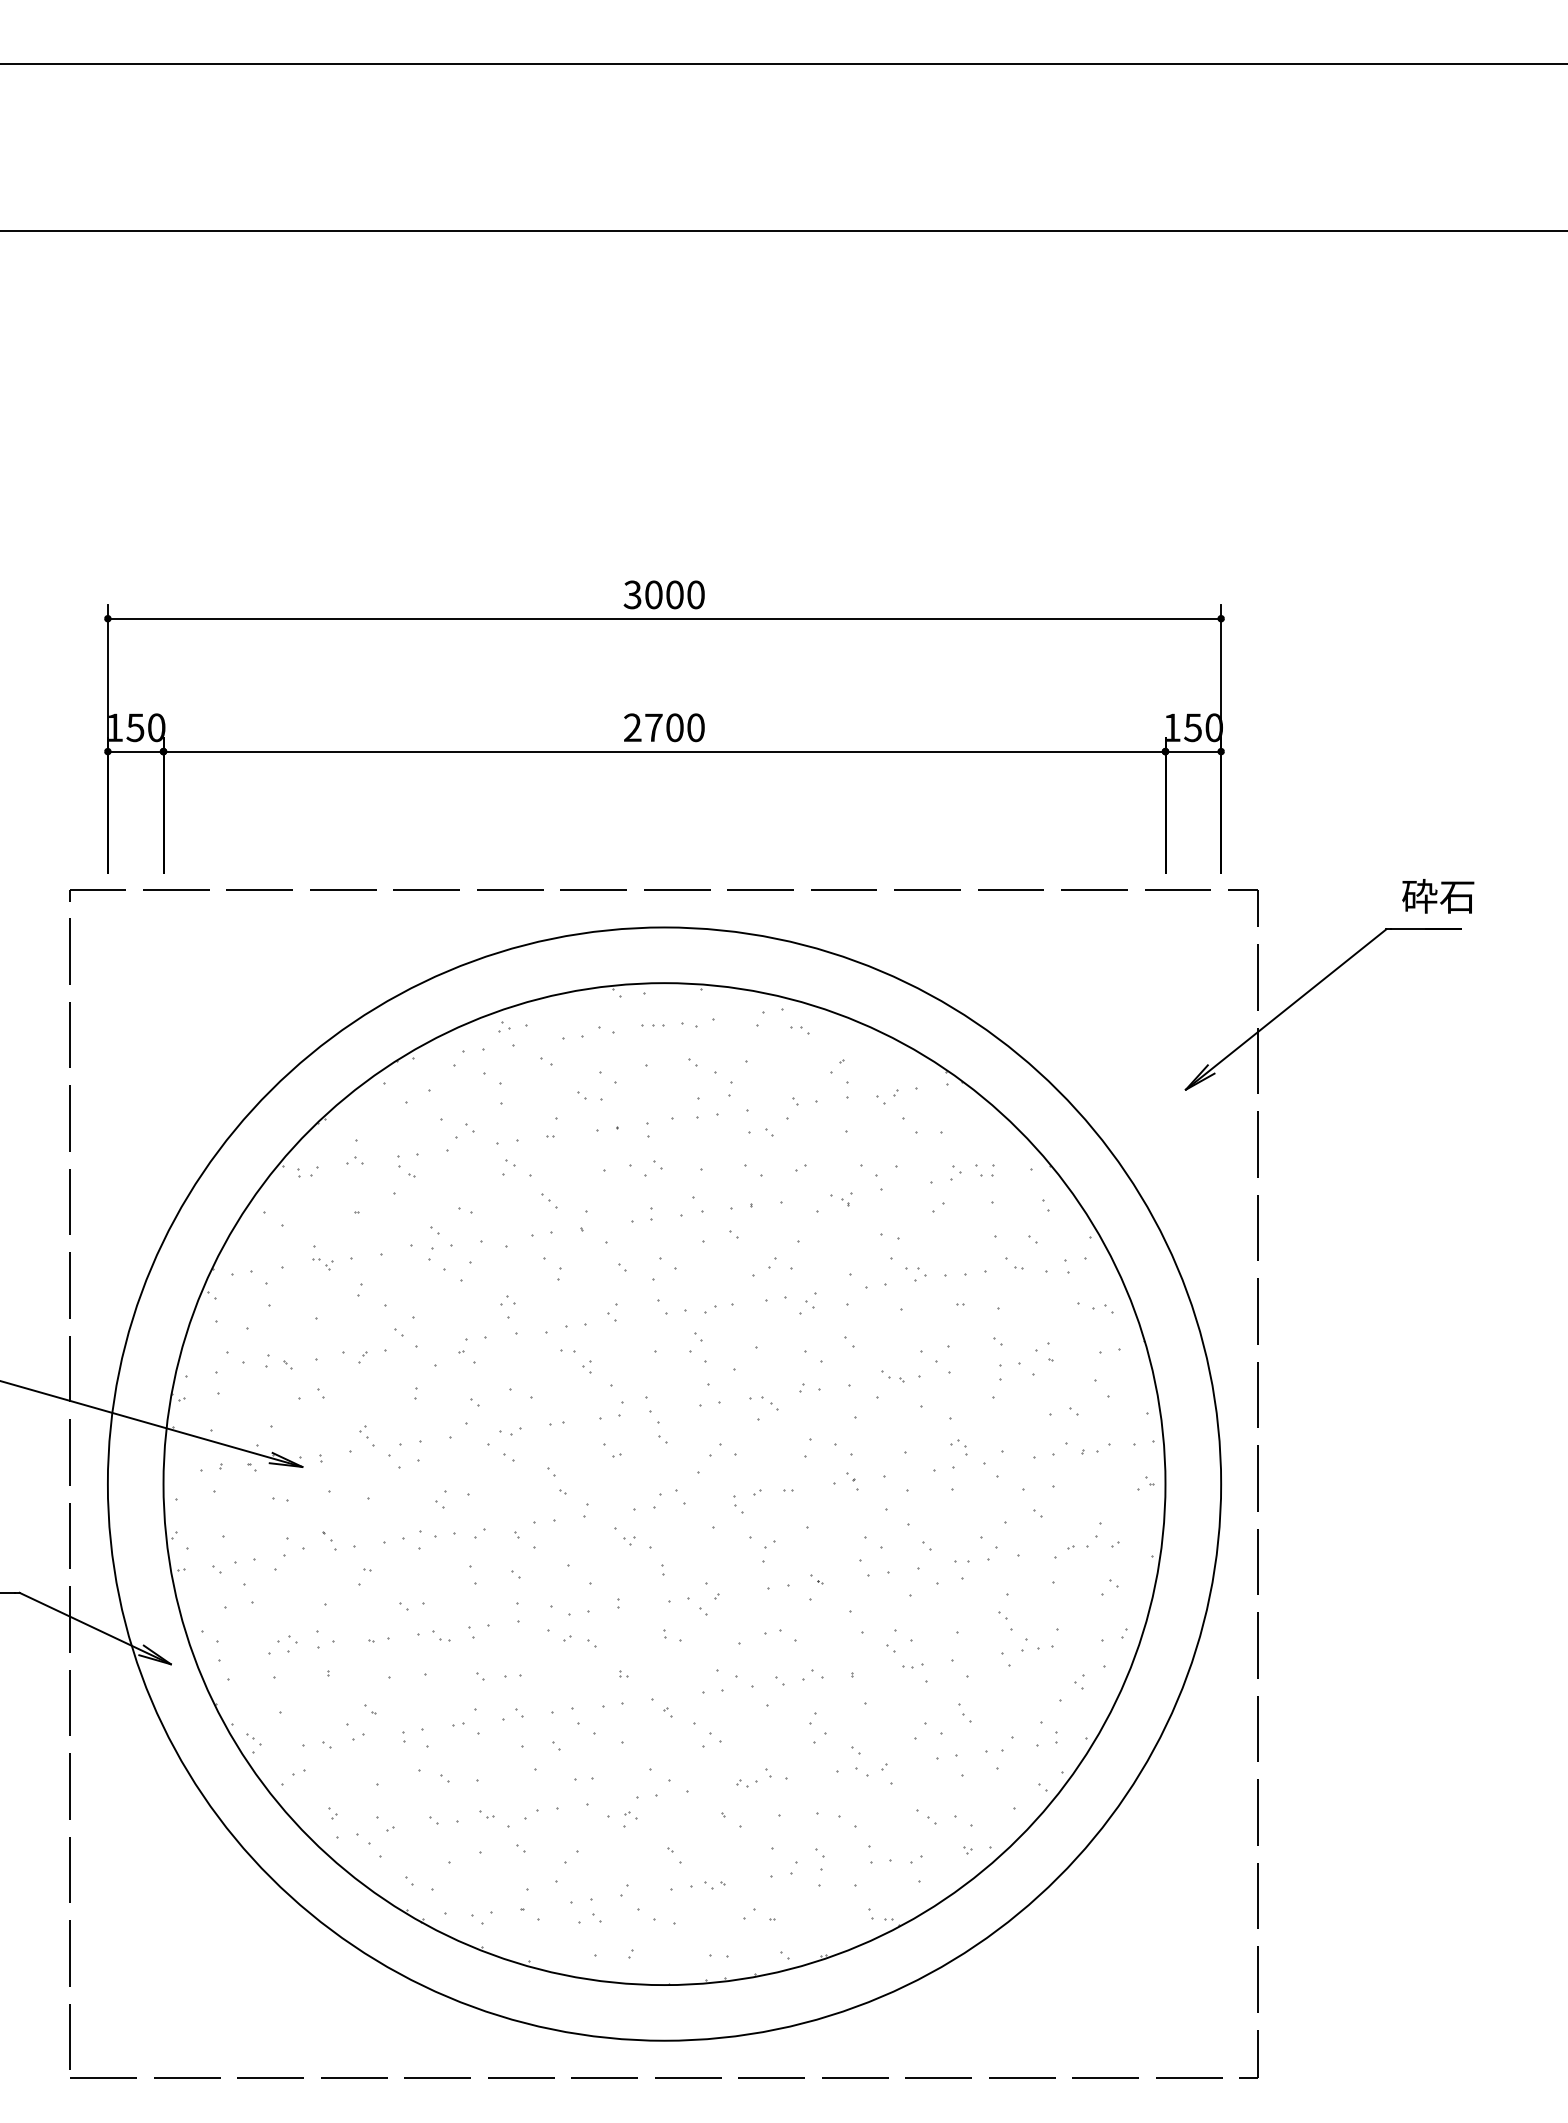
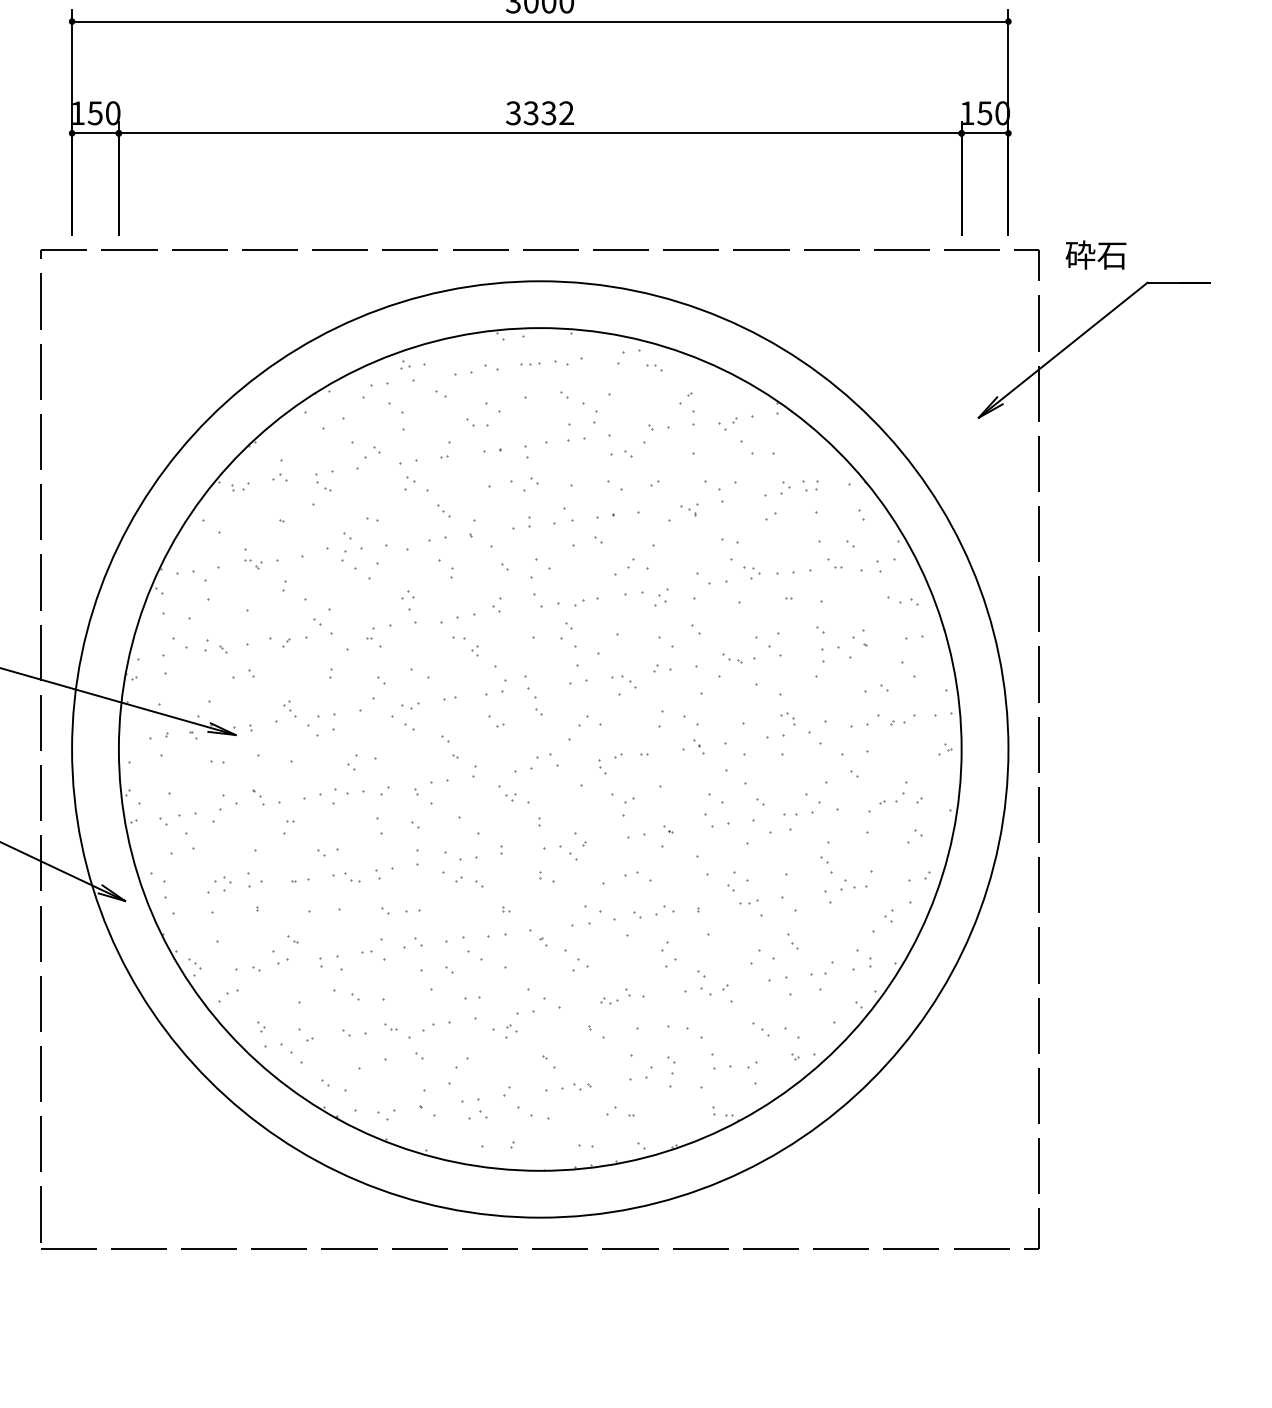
text: (663, 727) -> (539, 113), 2700 -> 3332
text: (1438, 896) -> (1096, 255), moved

